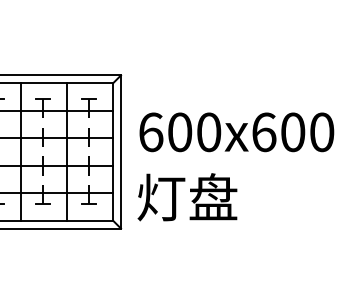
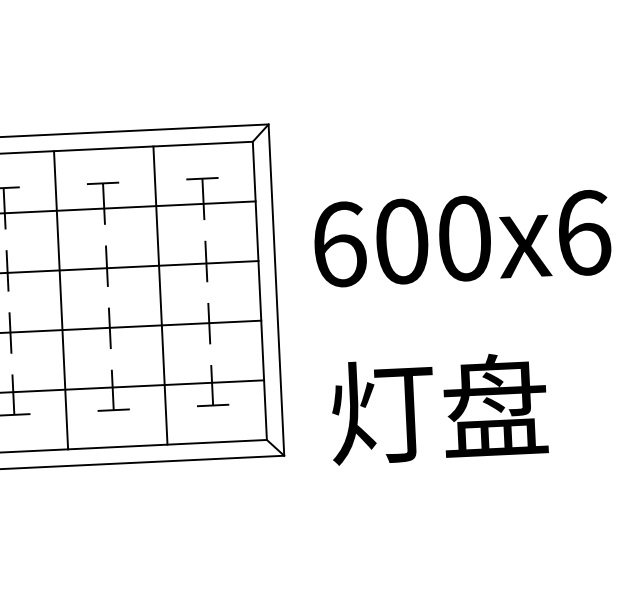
text: (187, 197) -> (439, 409), moved

